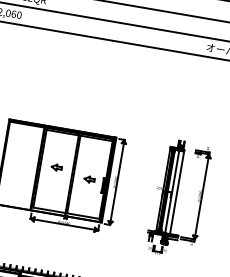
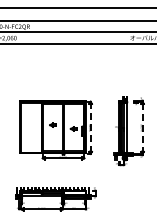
line: (116, 183) -> (90, 128), solid -> dashed
line: (201, 196) -> (142, 127), solid -> dashed

